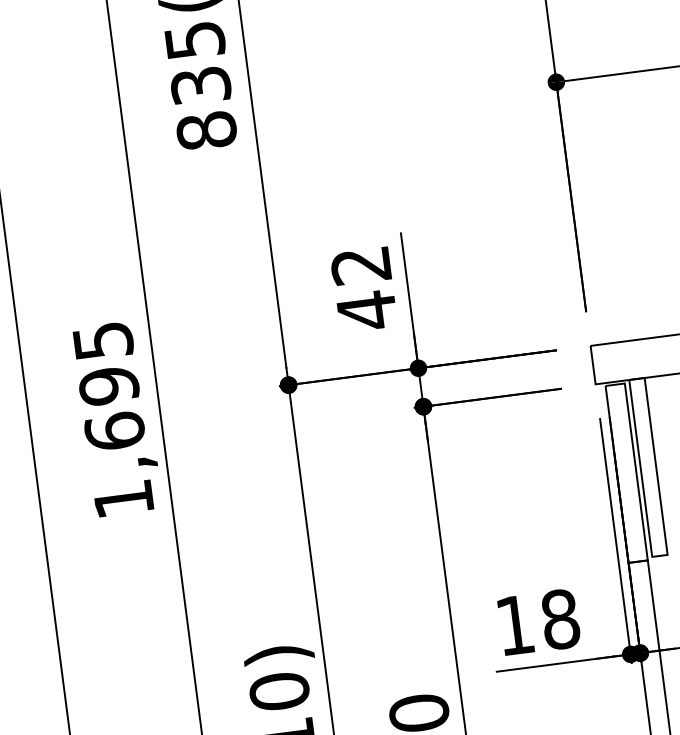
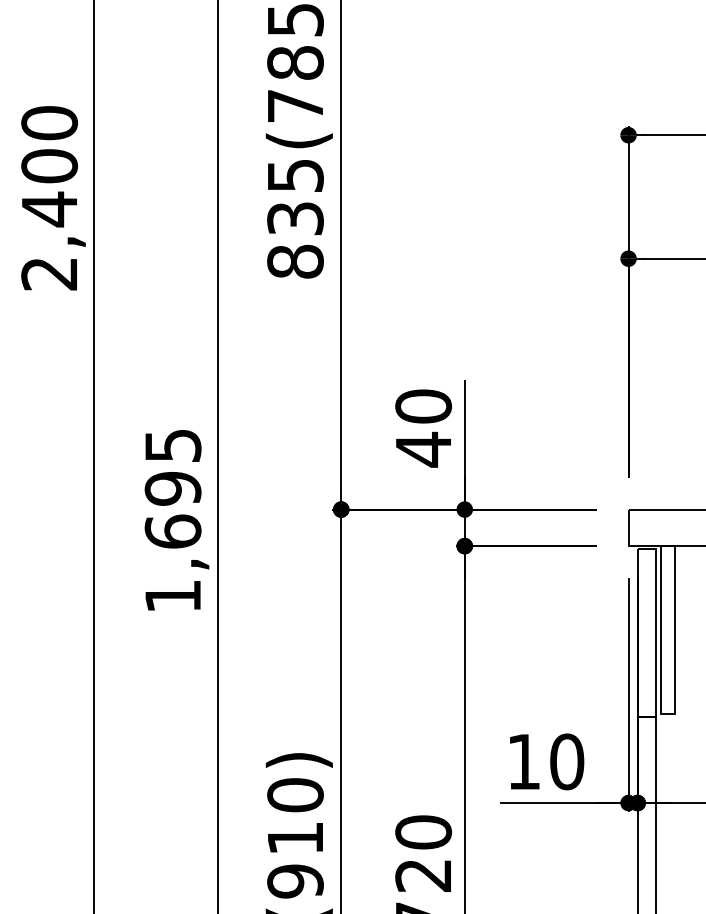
text: (361, 265) -> (423, 406), 42 -> 40
text: (560, 619) -> (567, 761), 18 -> 10

